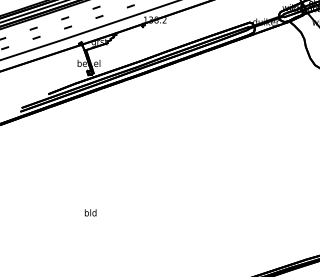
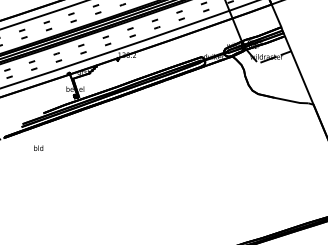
text: (90, 211) -> (38, 147), moved

